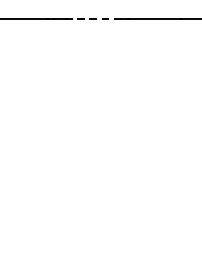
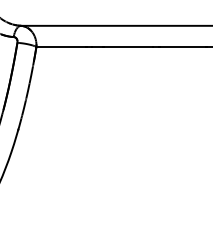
line: (94, 18) -> (128, 46), dashed -> solid

